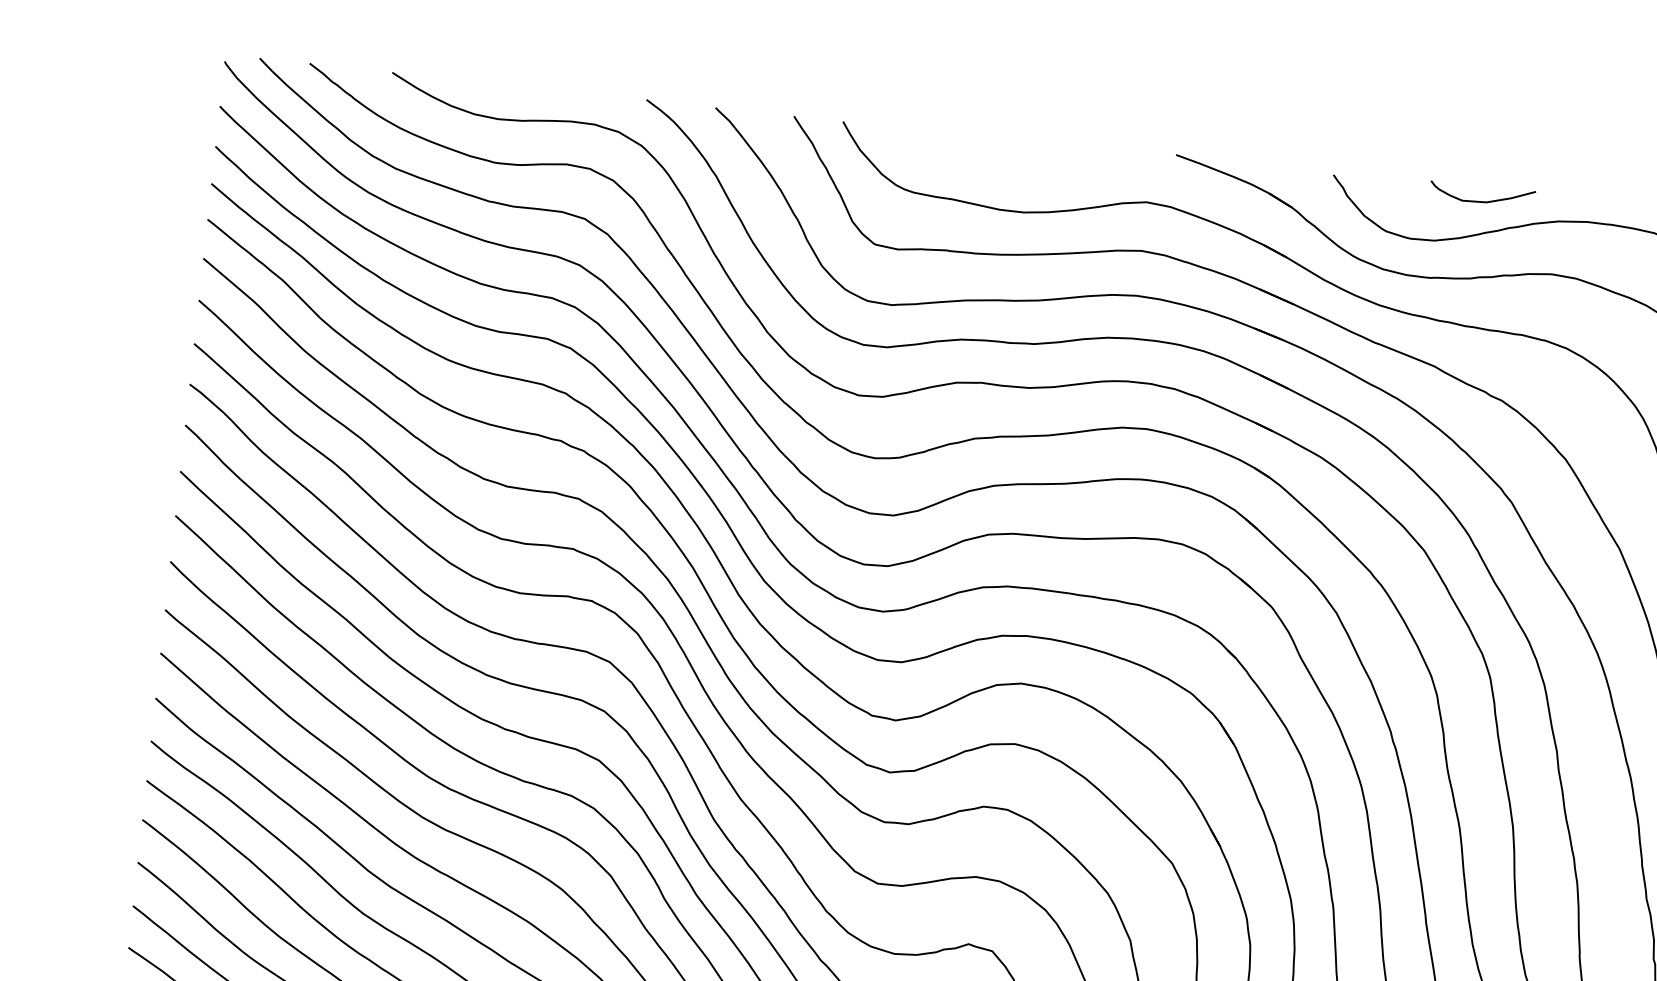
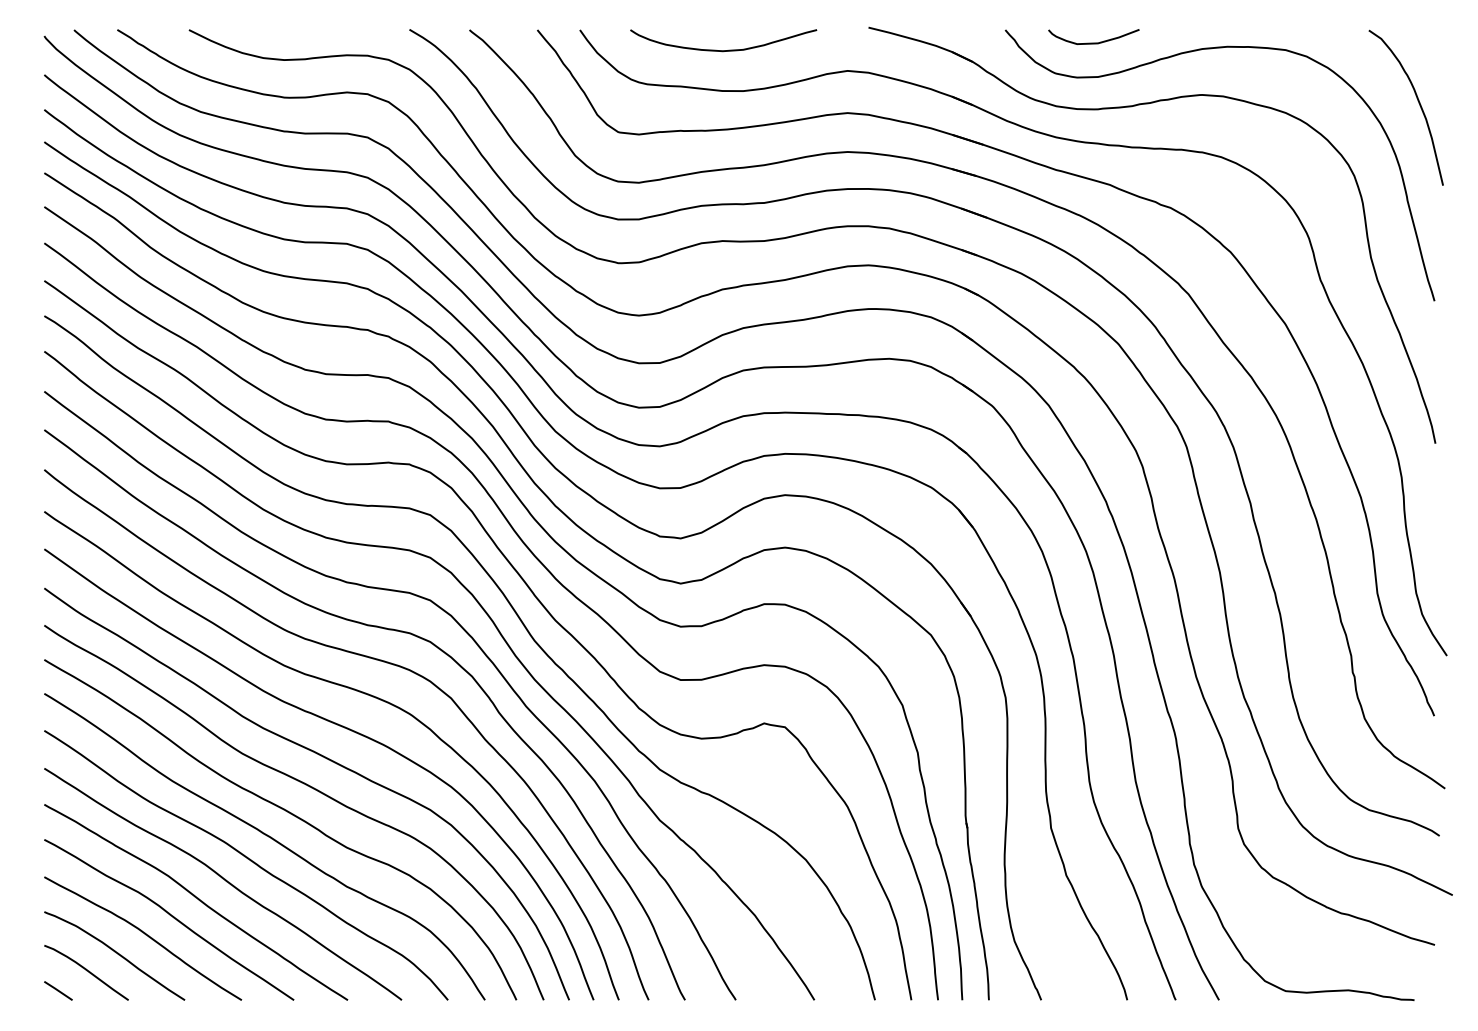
curve: (1006, 163) -> (723, 50), added
curve: (1481, 200) -> (1093, 42), moved

